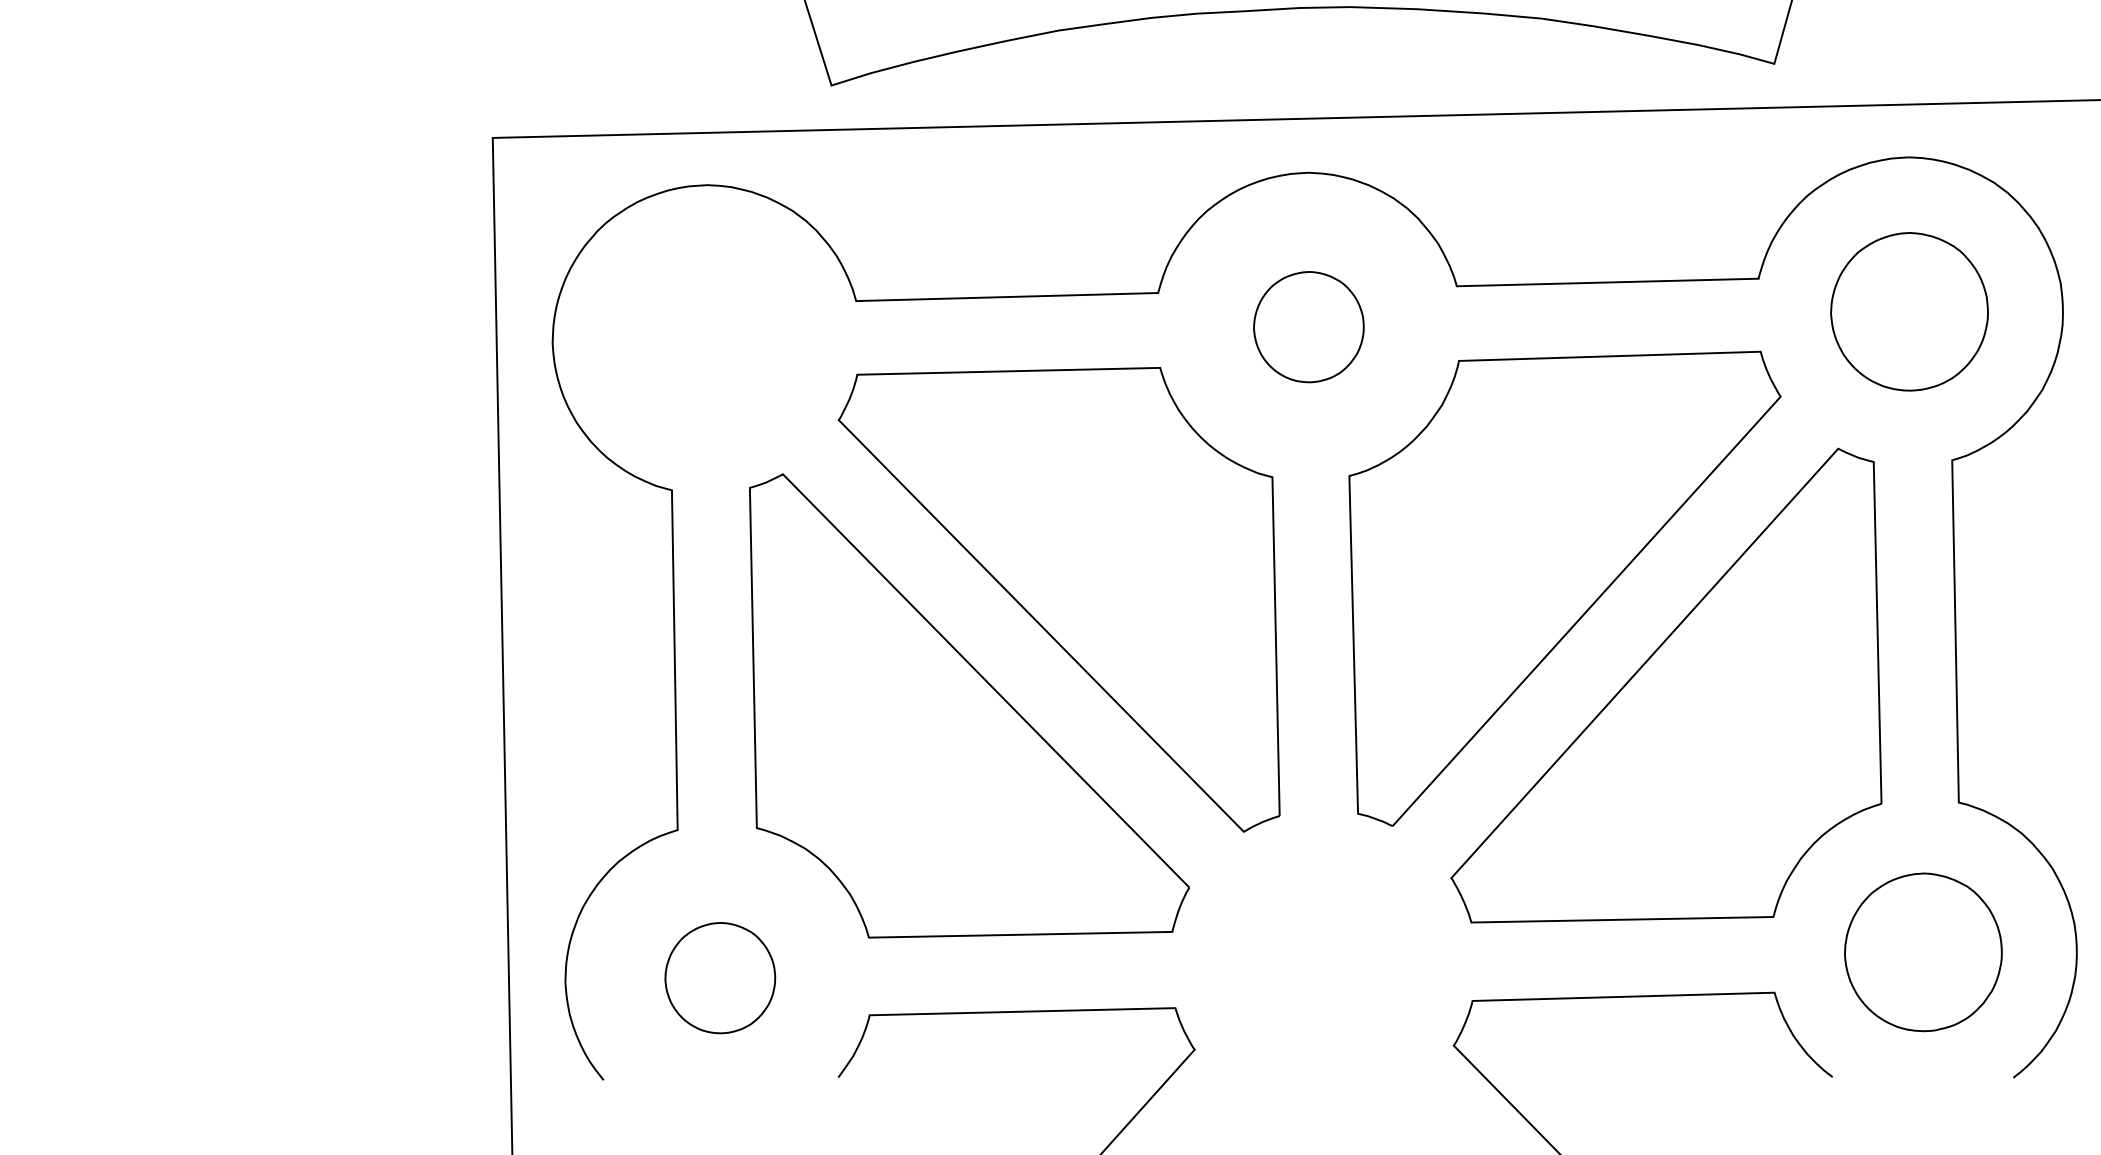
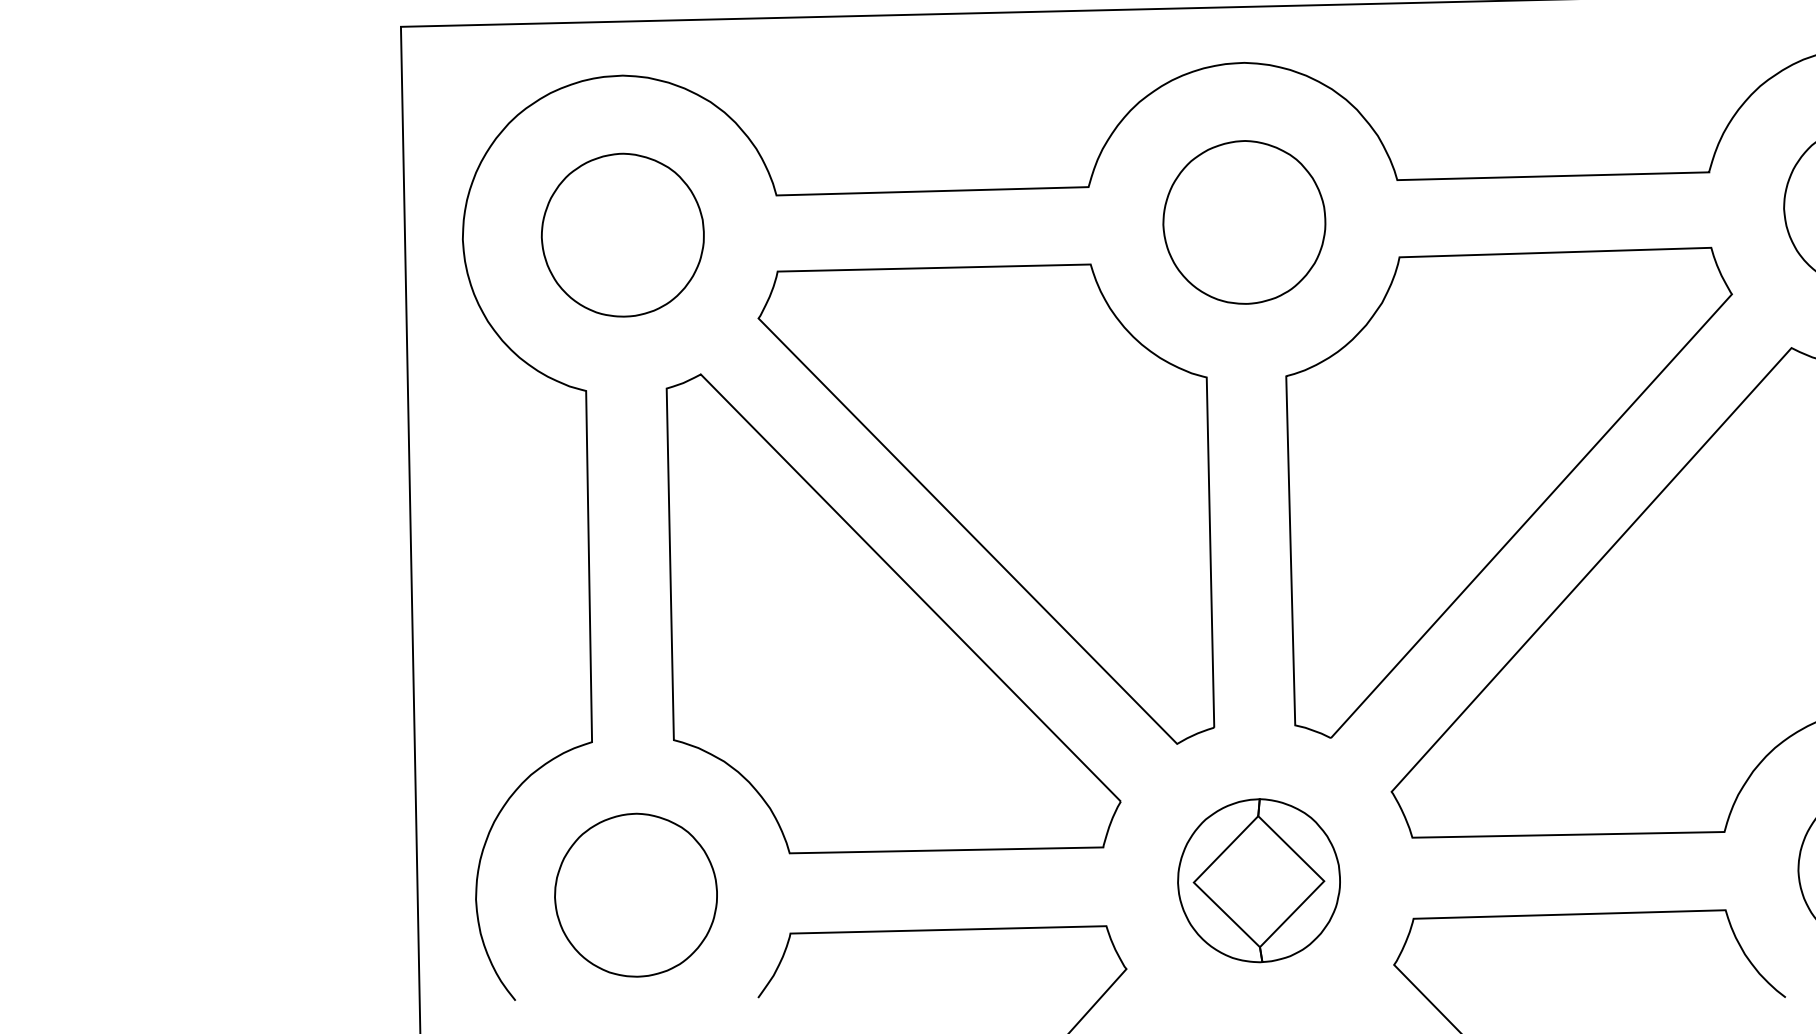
part: (1308, 326) -> (1244, 221), size x1.43
part: (707, 339) -> (622, 235), added
part: (1322, 963) -> (1258, 880), added
part: (720, 977) -> (636, 894), size x1.43

